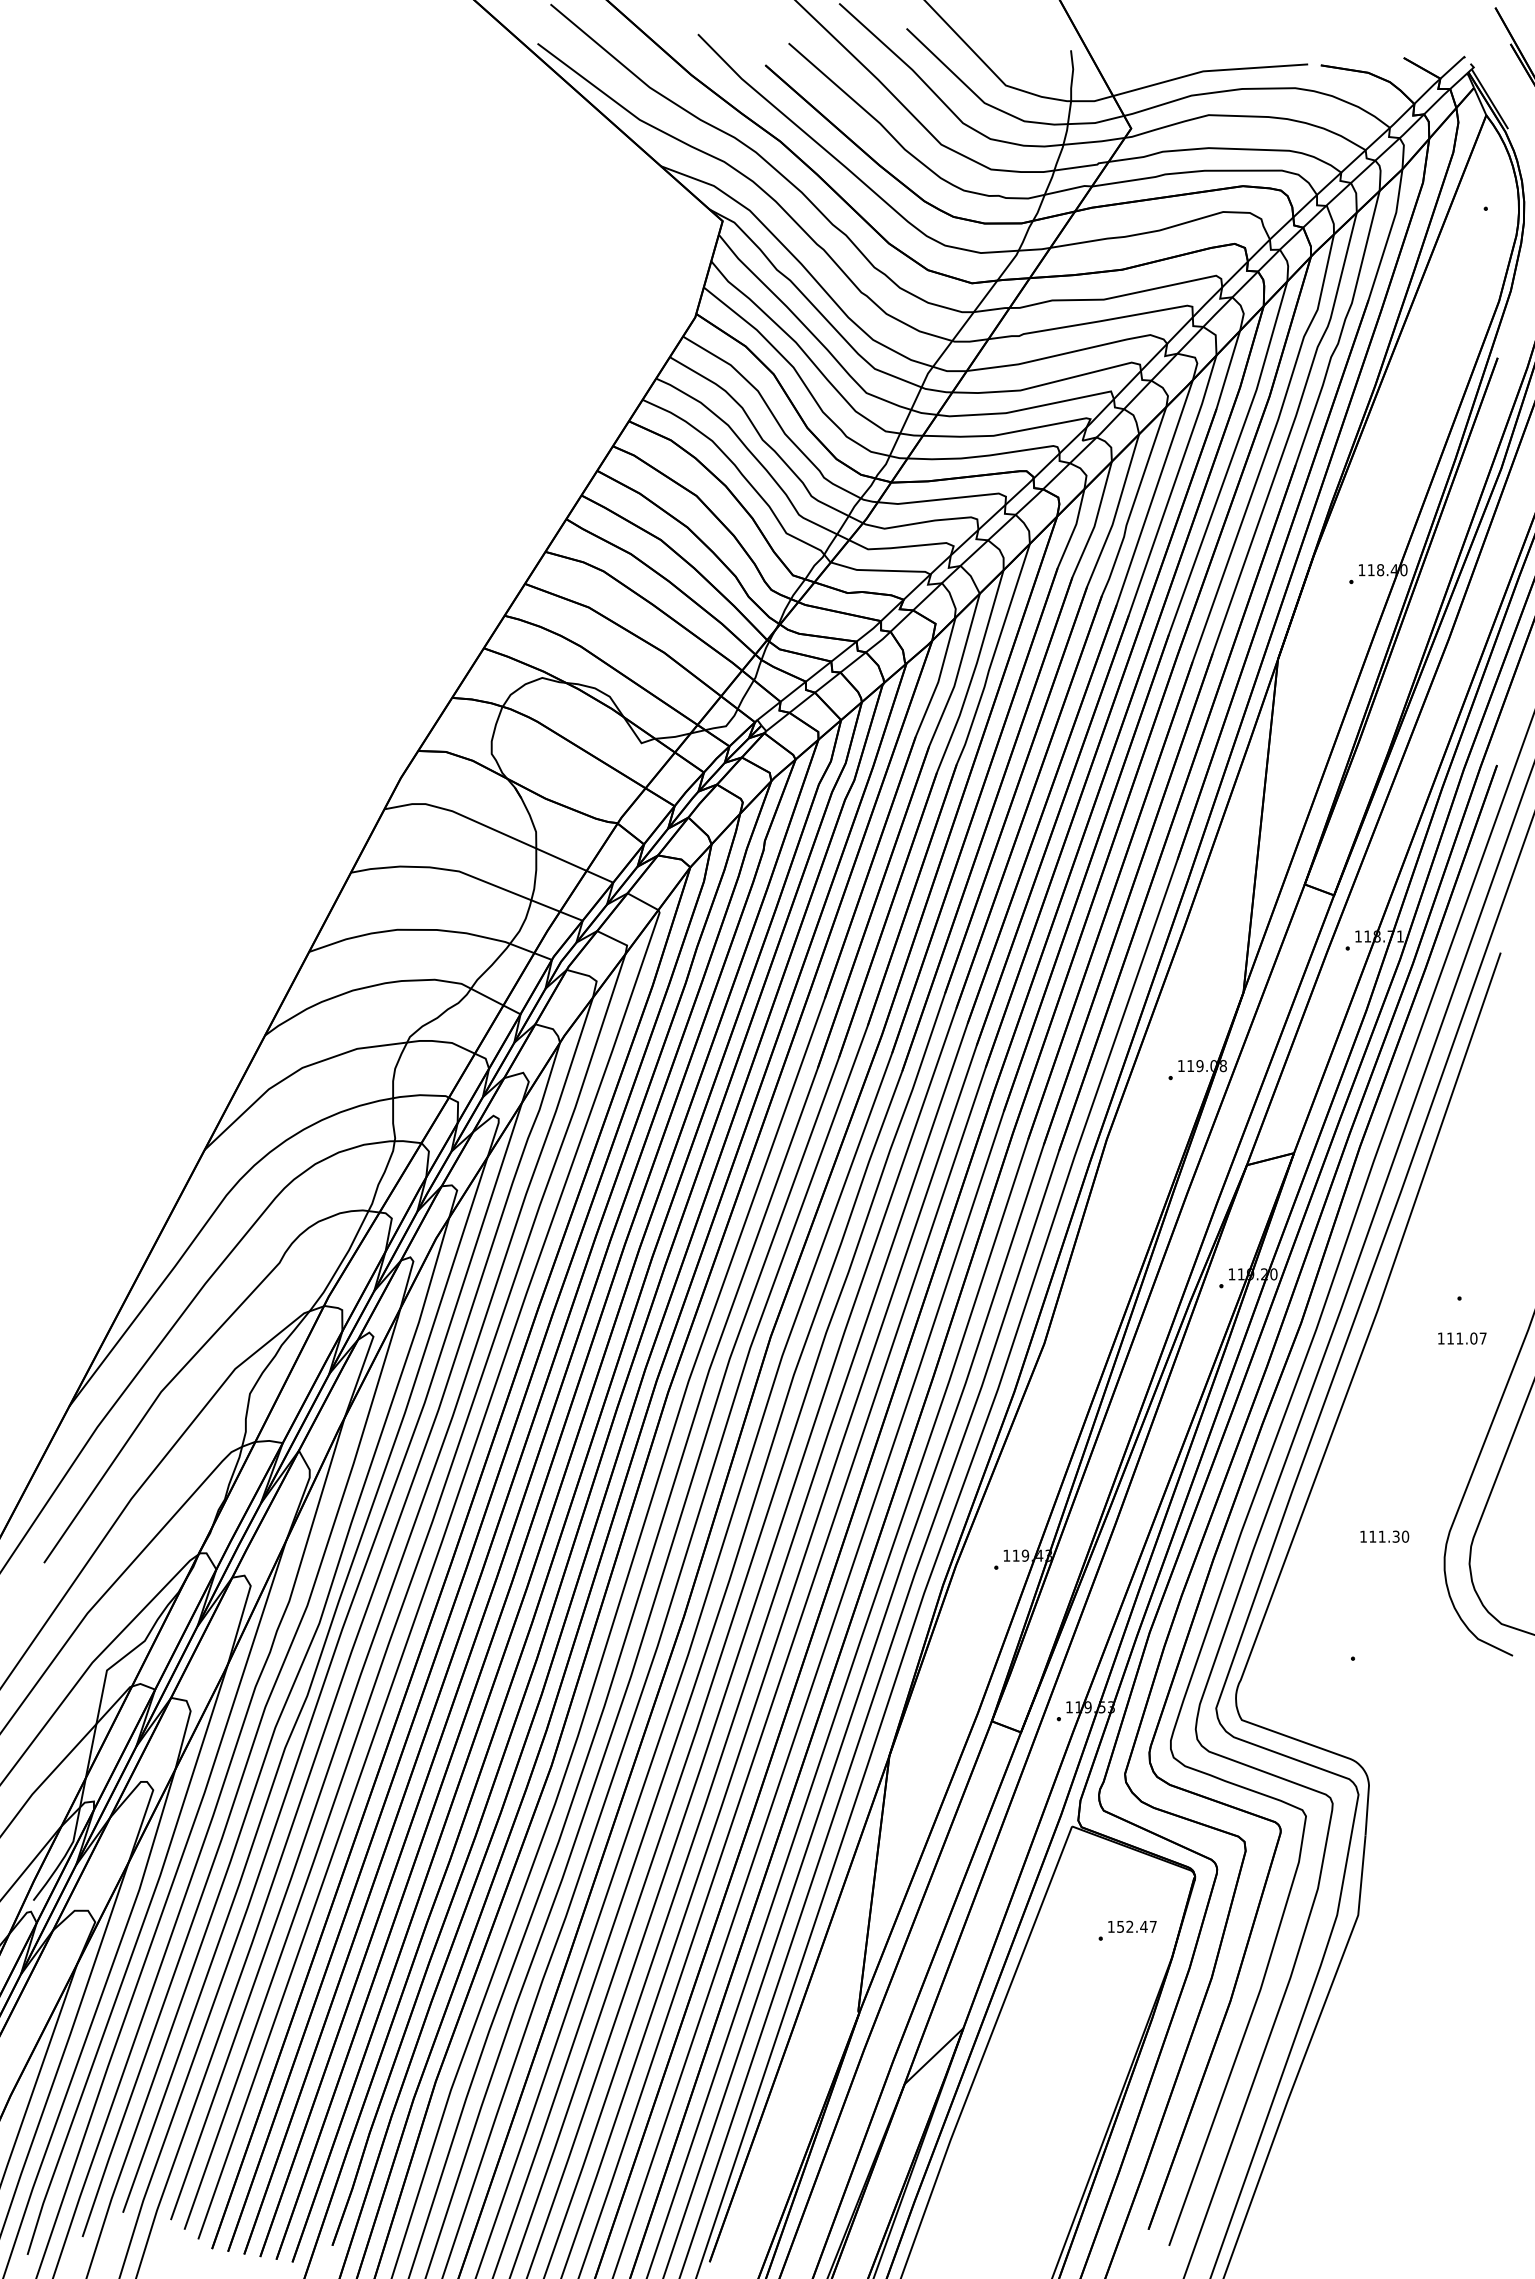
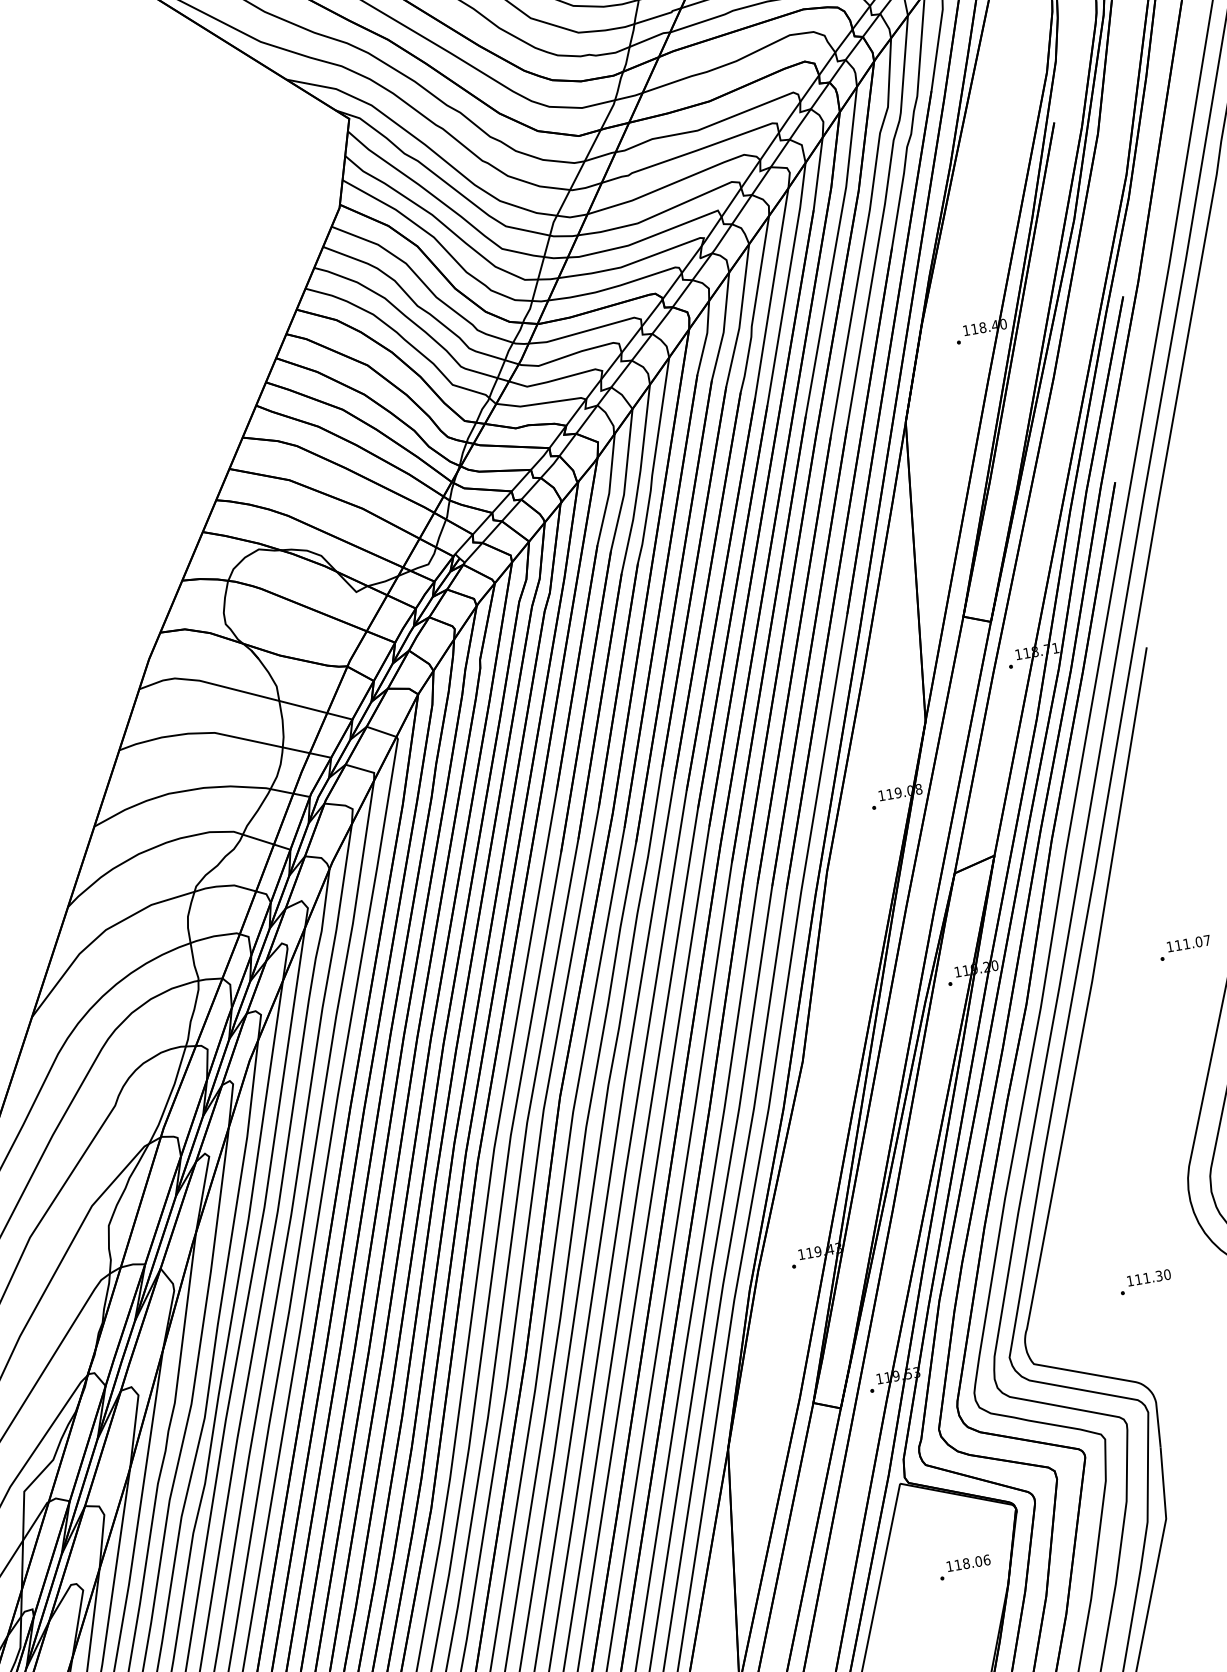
text: (1462, 1338) -> (1188, 943), moved
text: (1384, 1536) -> (1148, 1277), moved
text: (1136, 1926) -> (972, 1562), 152.47 -> 118.06

